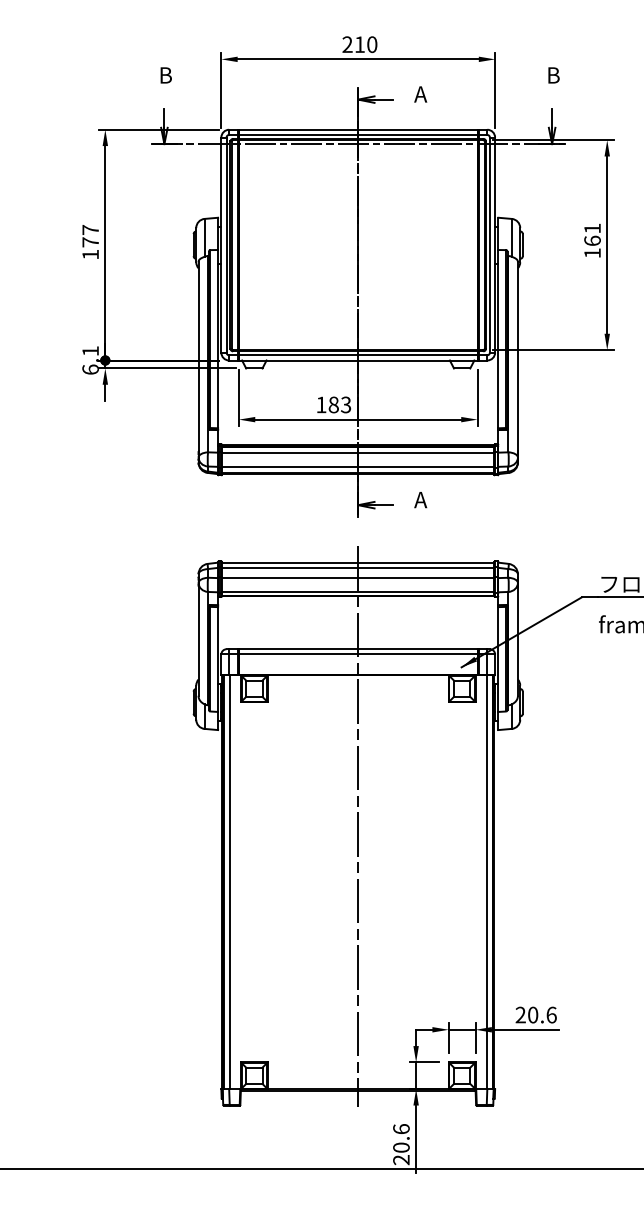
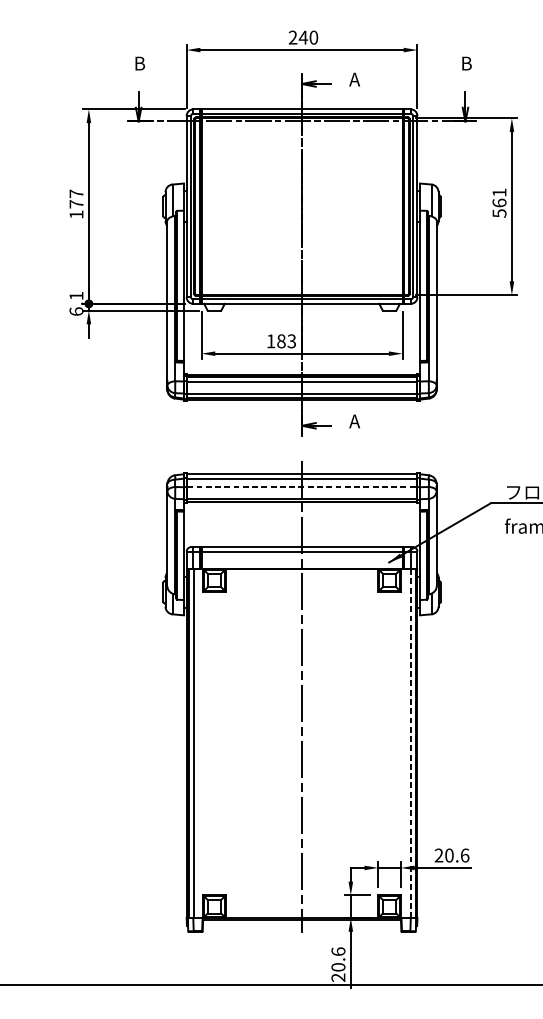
text: (359, 44) -> (303, 37), 210 -> 240
text: (592, 253) -> (499, 213), 161 -> 561
line: (358, 578) -> (302, 487), solid -> dashed
line: (486, 882) -> (410, 743), solid -> dashed

